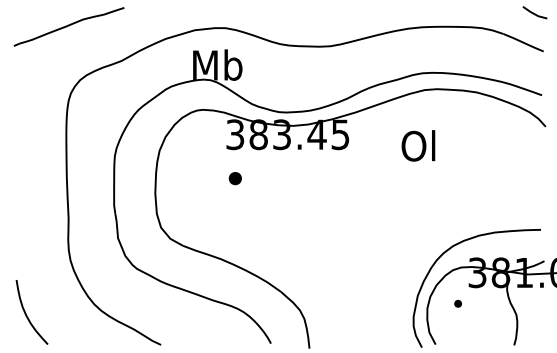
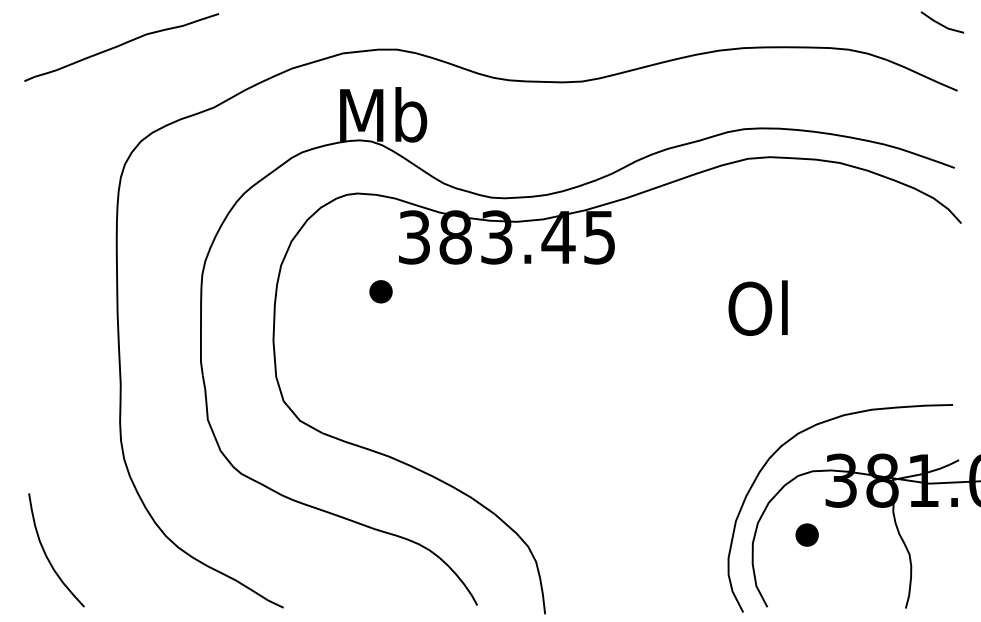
text: (418, 145) -> (758, 307), moved
part: (234, 178) -> (379, 291), moved
part: (457, 303) -> (805, 534), size x1.67

